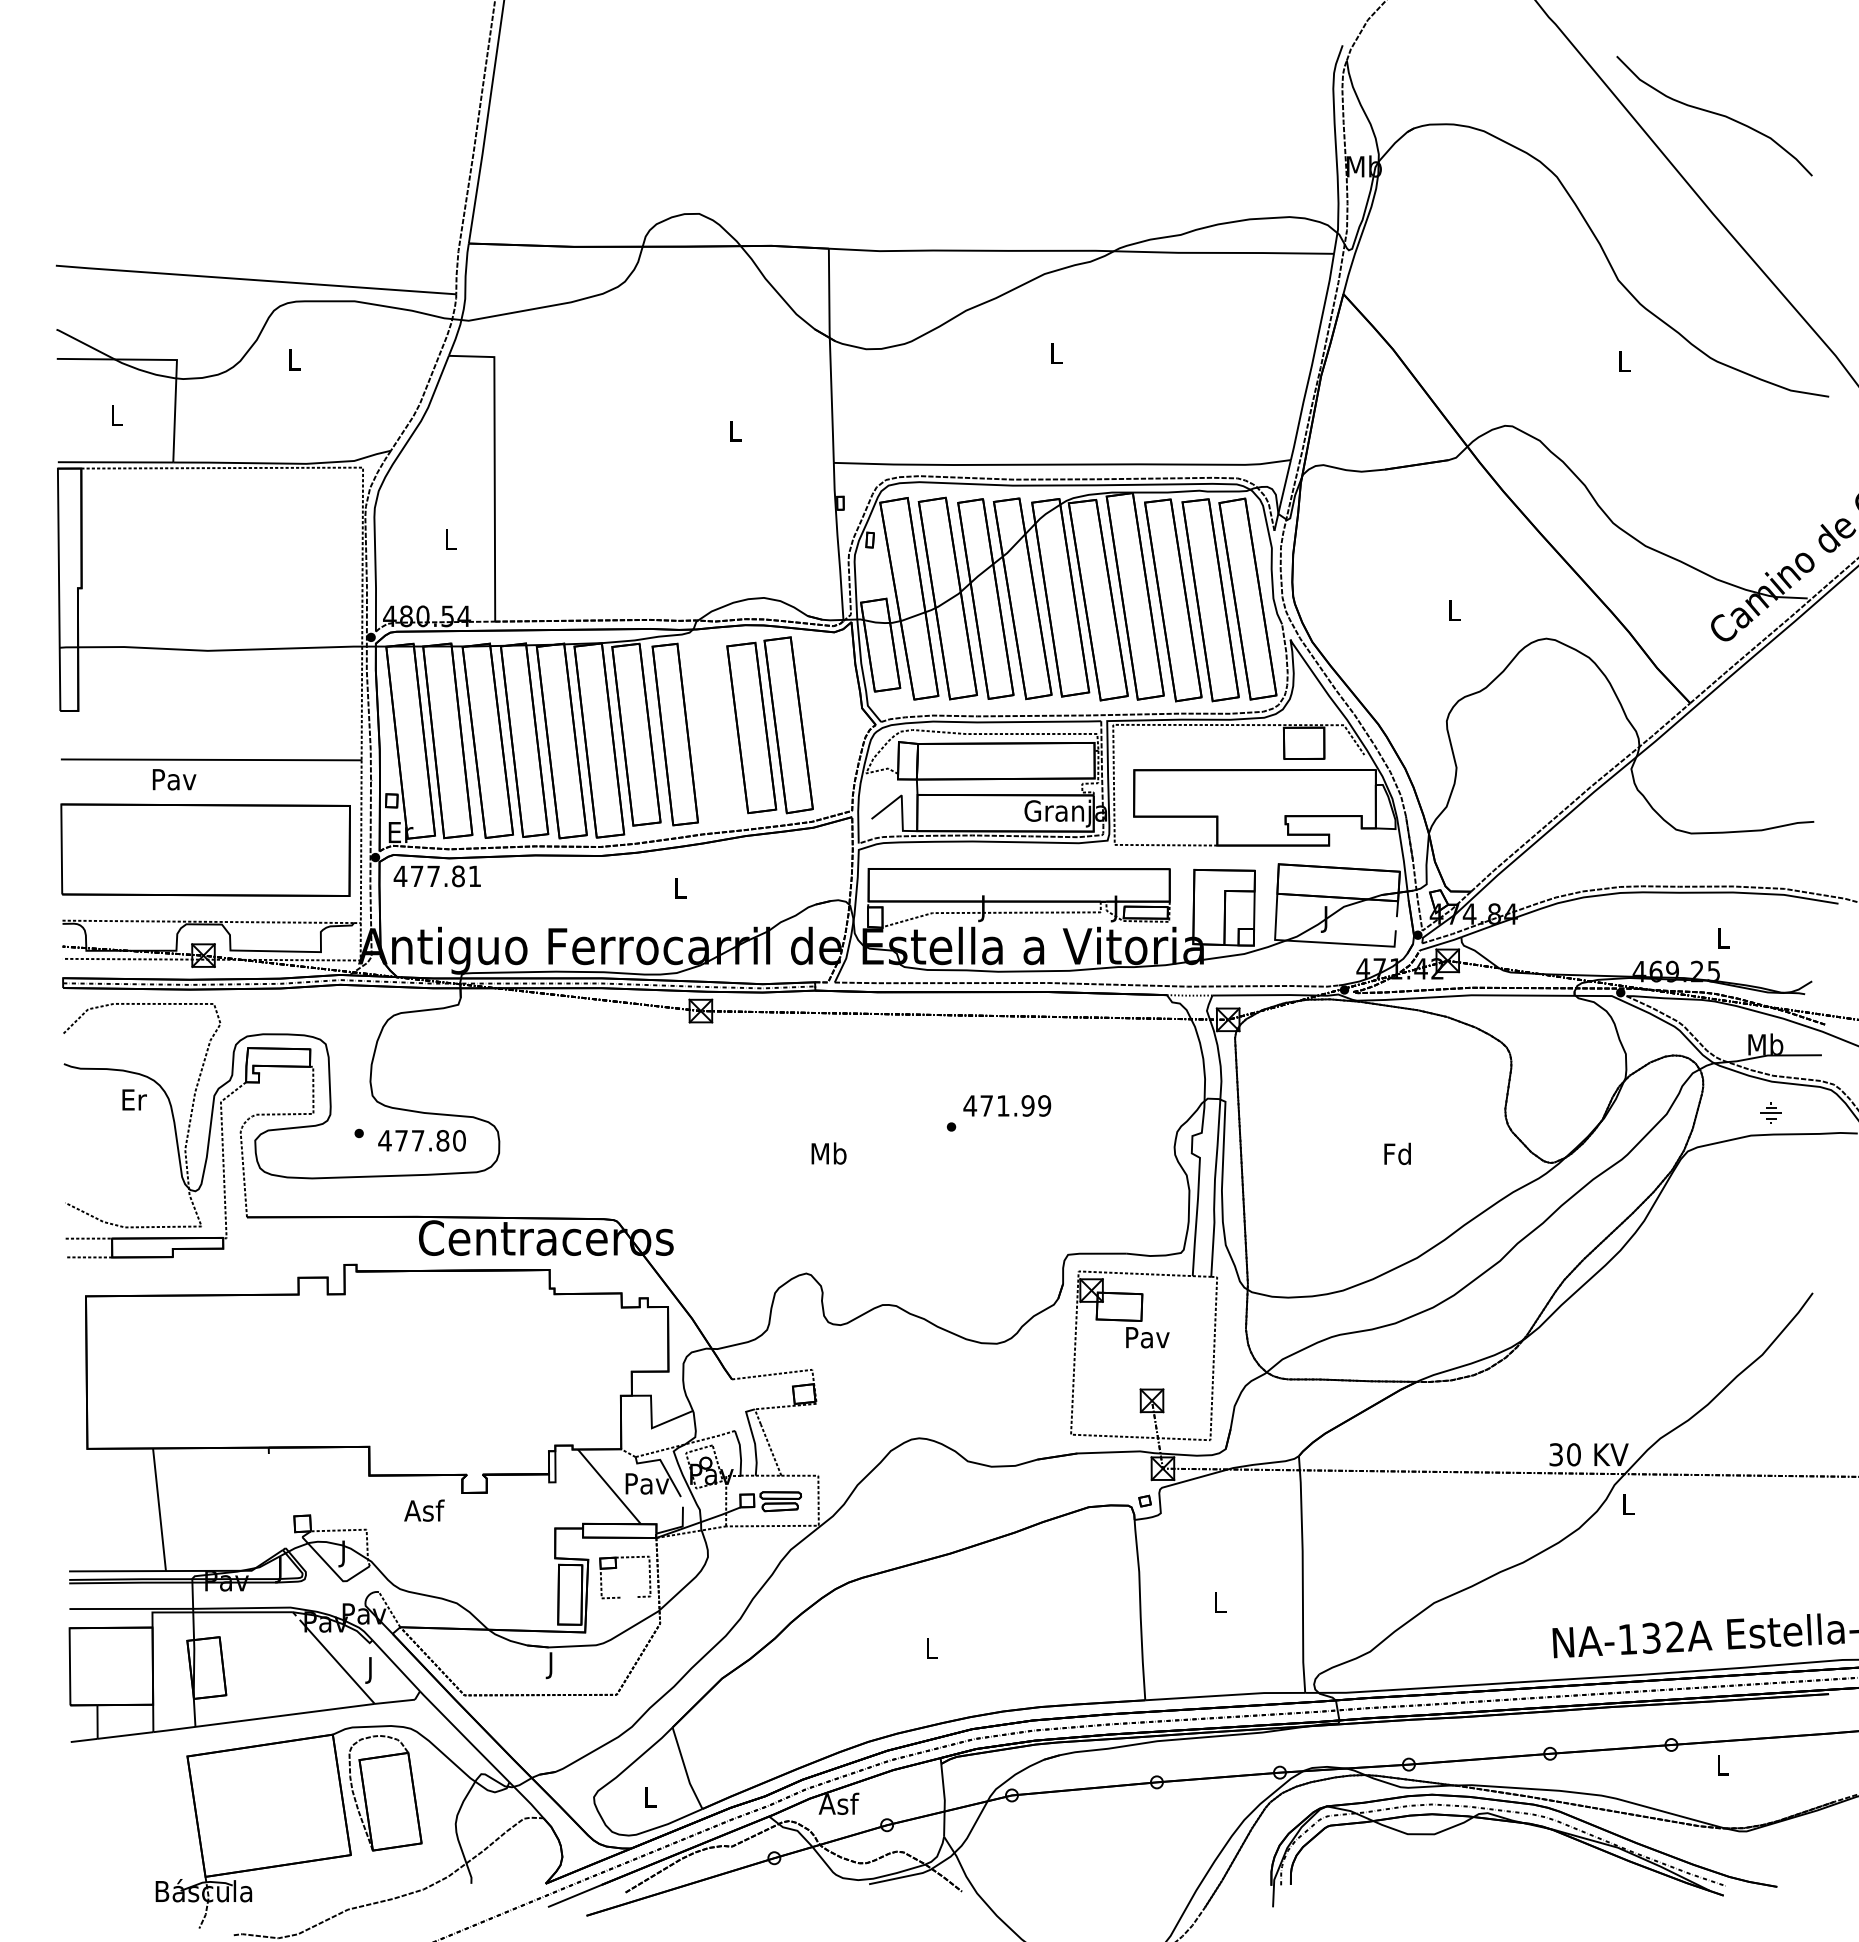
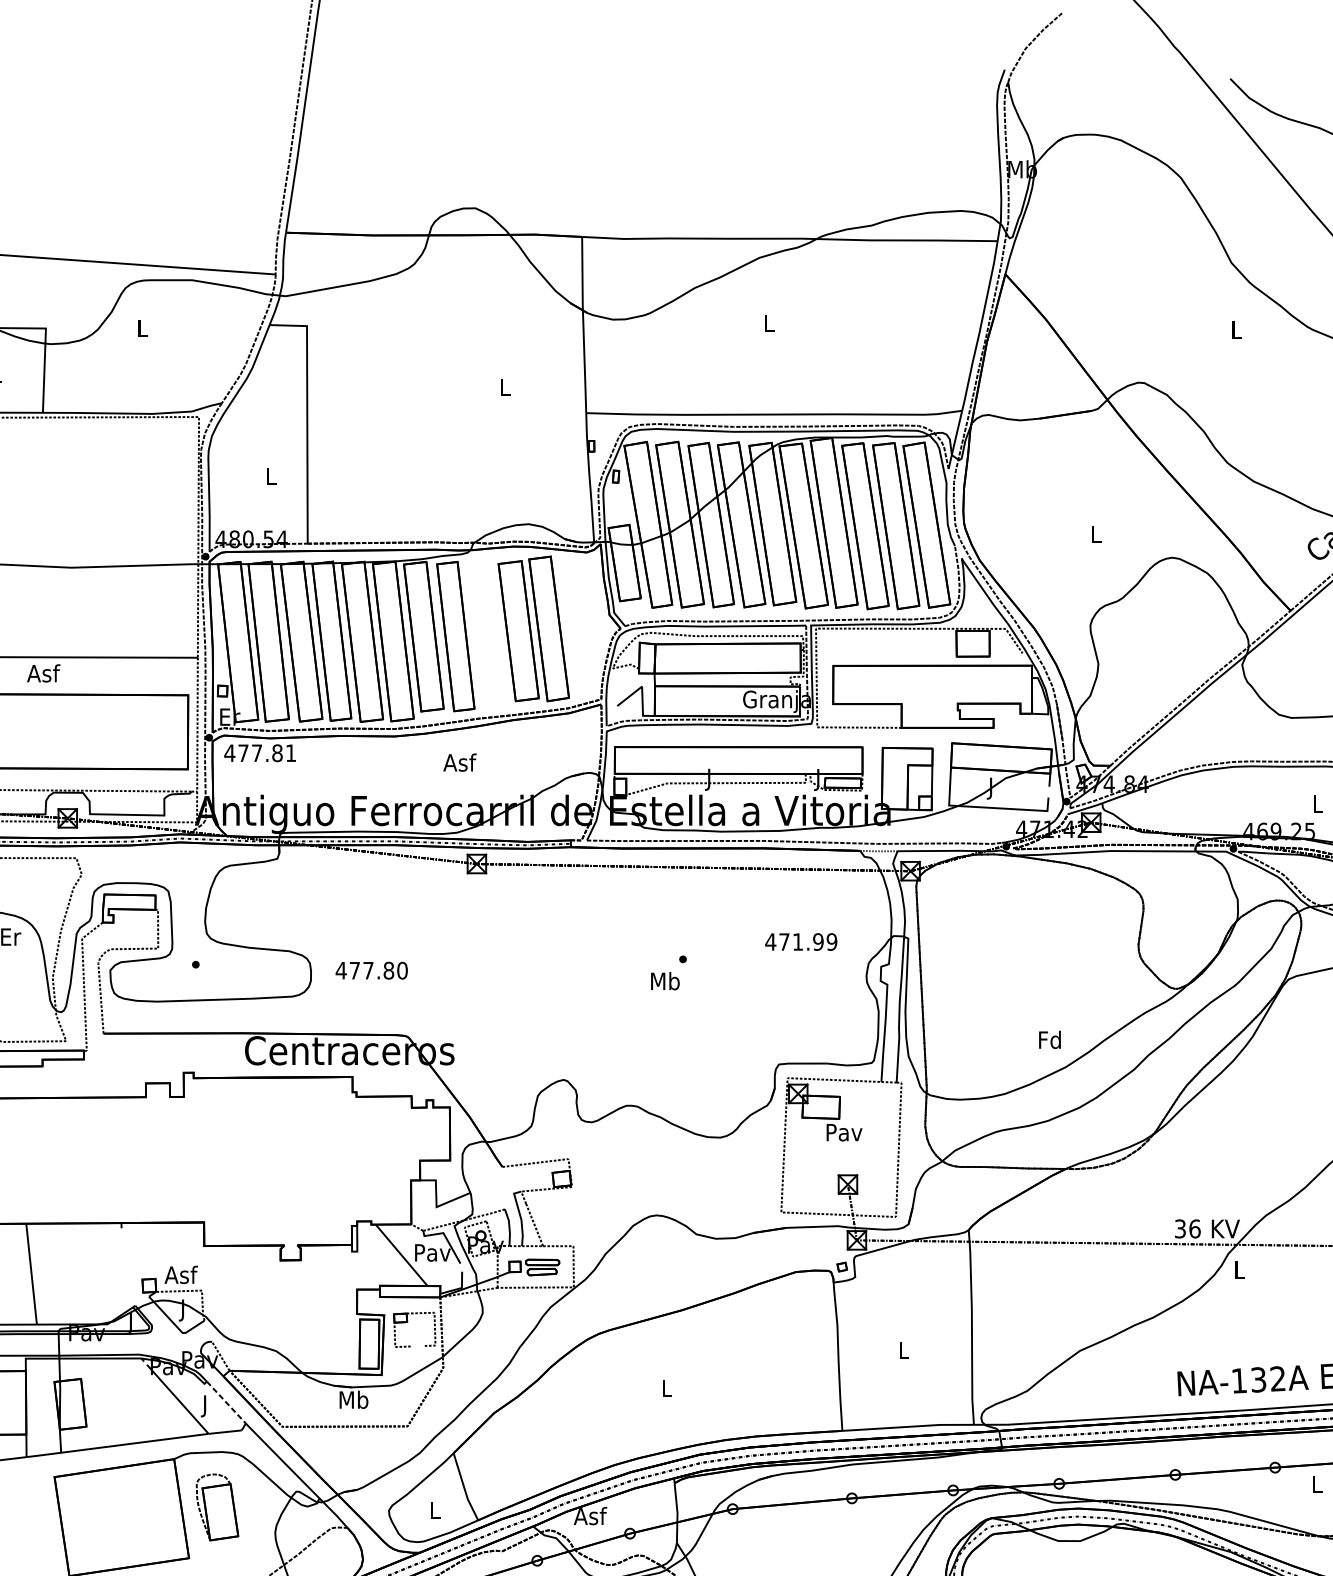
text: (174, 779) -> (43, 673), Pav -> Asf
text: (680, 887) -> (460, 762), L -> Asf
text: (1007, 1105) -> (801, 941), moved
text: (421, 1140) -> (371, 970), moved
text: (828, 1153) -> (664, 981), moved
text: (1397, 1153) -> (1049, 1039), moved
text: (1574, 1454) -> (1195, 1228), 30 -> 36
text: (424, 1510) -> (181, 1274), moved
line: (396, 1665) -> (226, 1402), solid -> dashed
text: (551, 1665) -> (354, 1402), J -> Mb
part: (385, 1793) -> (217, 1507), size x0.7

